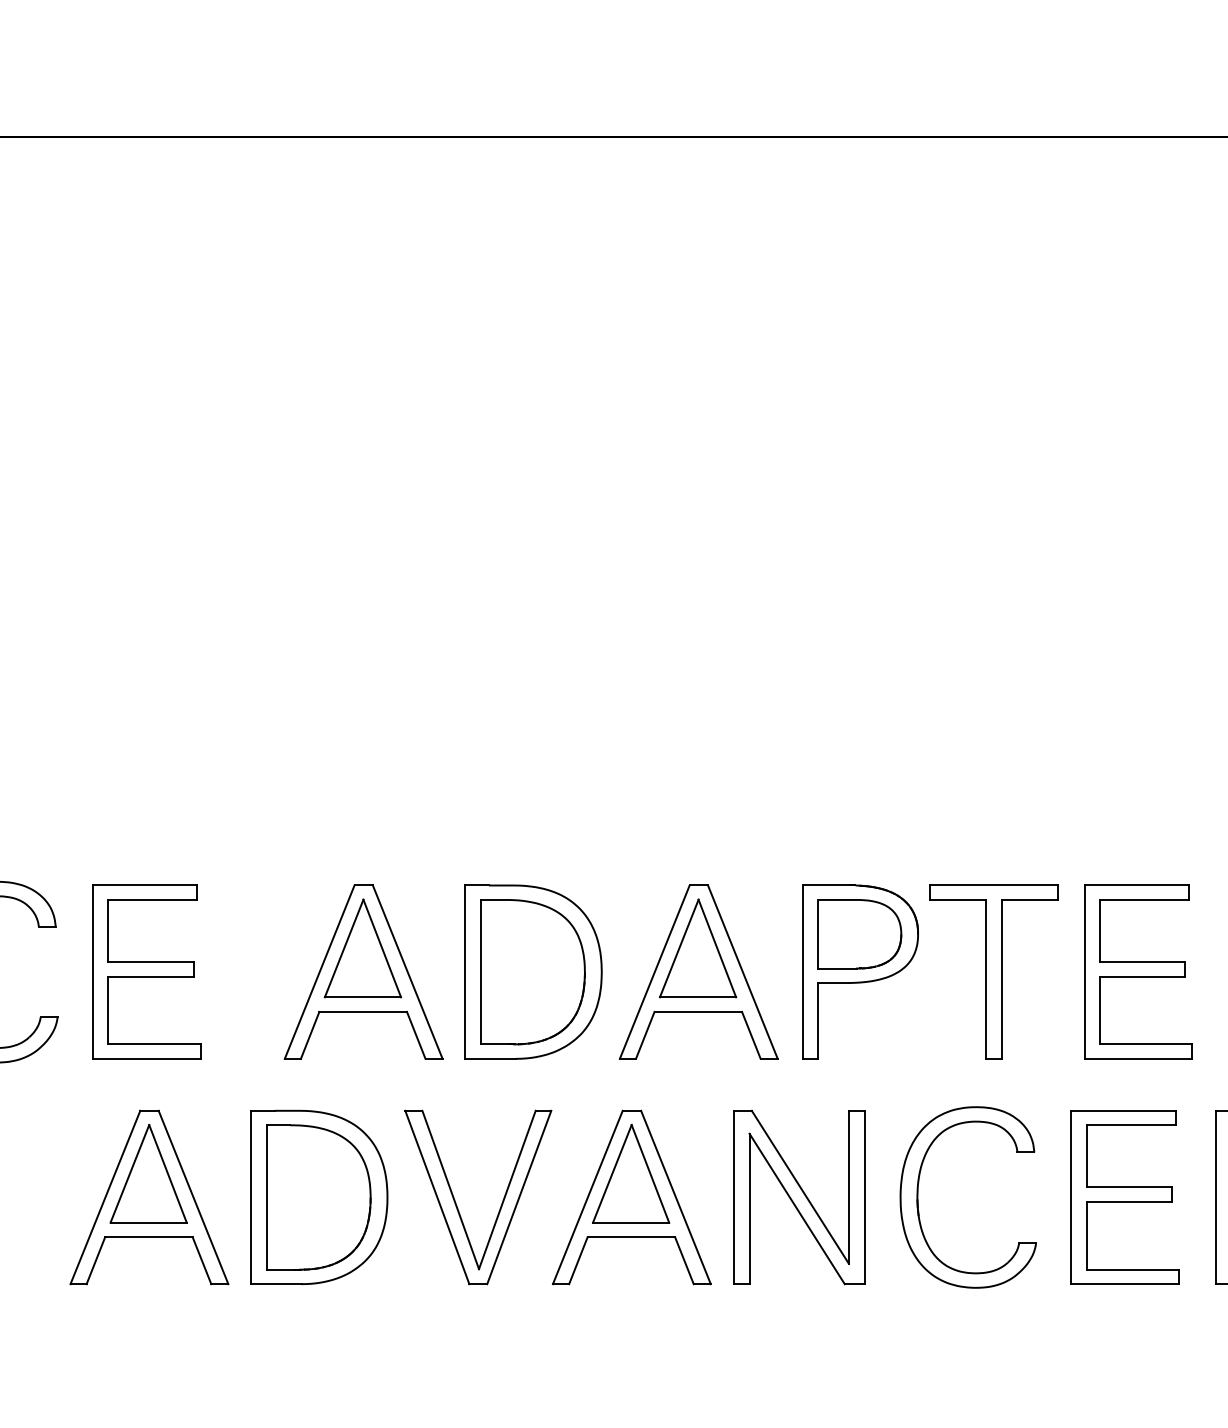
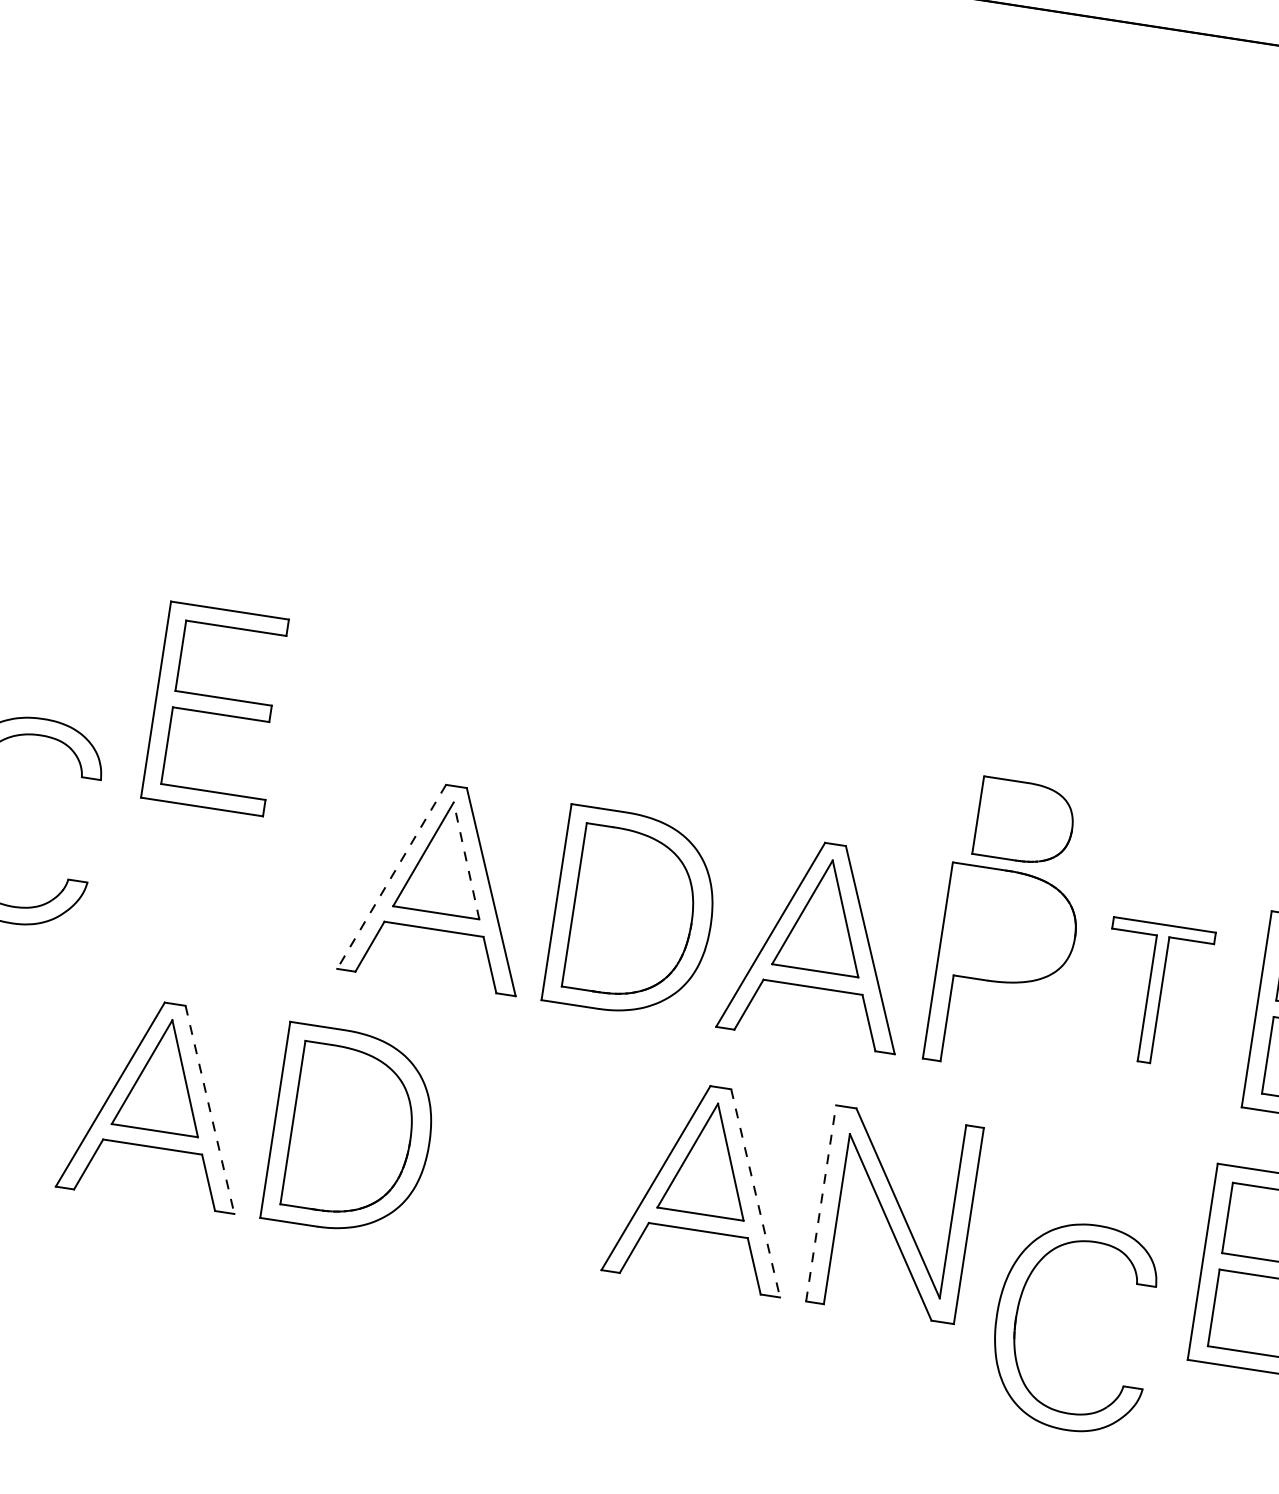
part: (859, 934) -> (1024, 822), moved
line: (382, 948) -> (466, 860), solid -> dashed
part: (146, 971) -> (217, 708), moved
part: (993, 971) -> (1153, 992), size x0.7
line: (319, 972) -> (391, 877), solid -> dashed
line: (193, 1197) -> (209, 1109), solid -> dashed
line: (676, 1197) -> (756, 1193), solid -> dashed
line: (733, 1197) -> (820, 1203), solid -> dashed
part: (918, 1197) -> (1017, 1317), moved
part: (457, 1205) -> (507, 1164), removed

